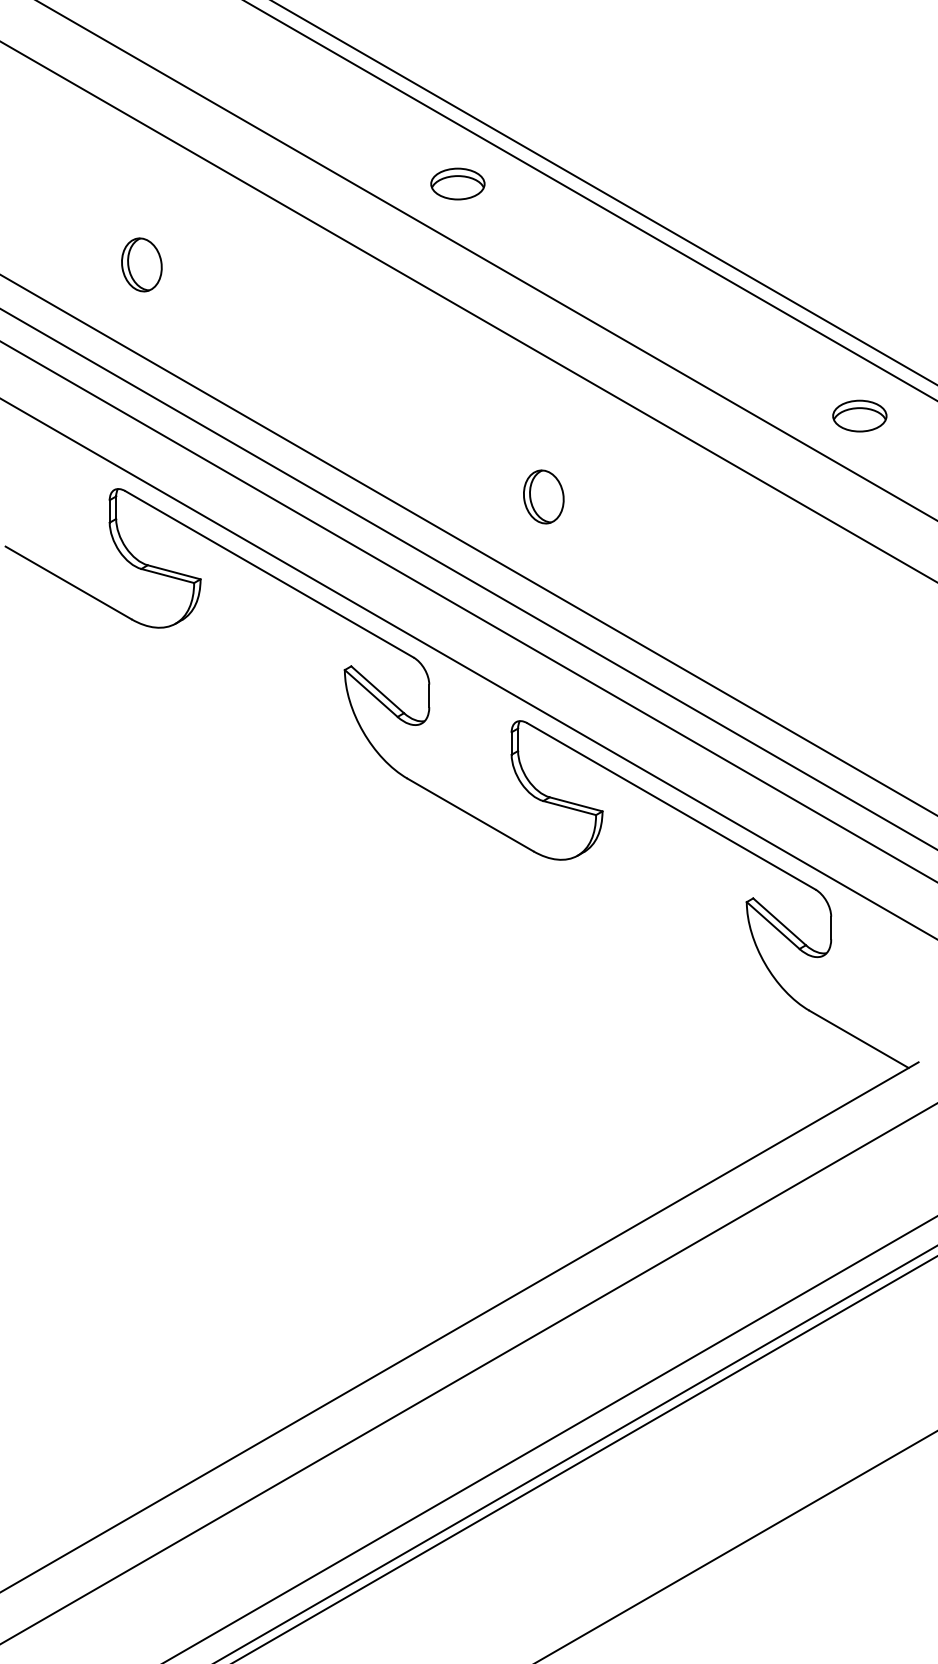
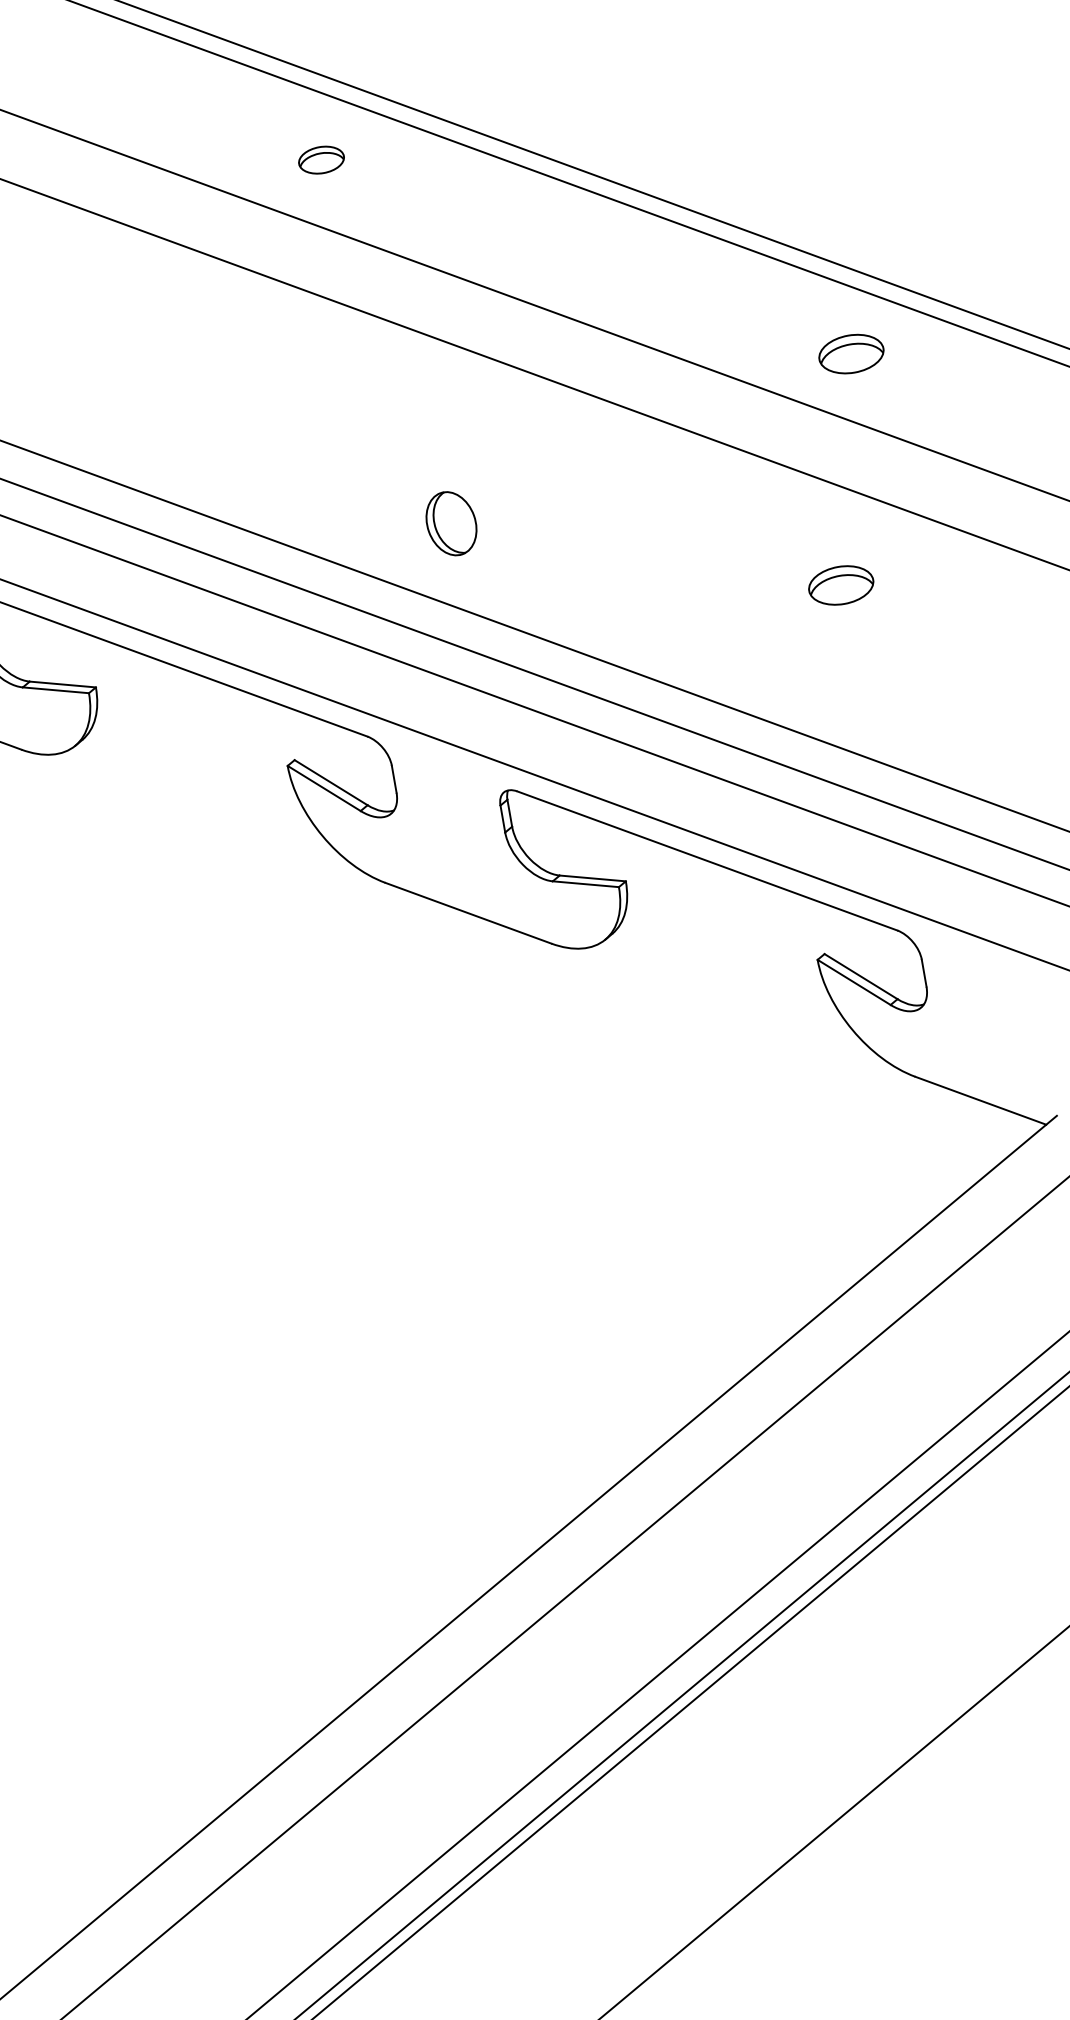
part: (457, 183) -> (320, 159), size x0.7
part: (543, 496) -> (451, 523), moved
part: (818, 601) -> (840, 584), added

